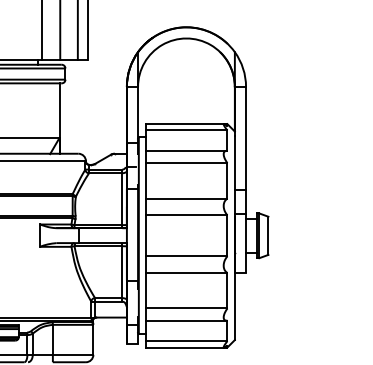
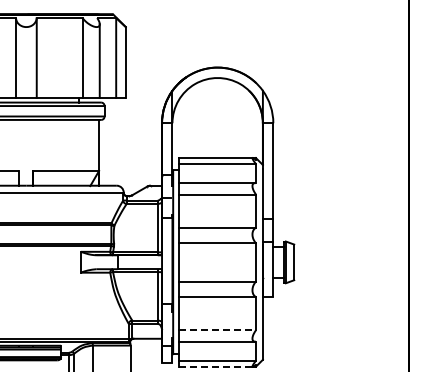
line: (187, 308) -> (218, 330), solid -> dashed
line: (185, 347) -> (216, 366), solid -> dashed

